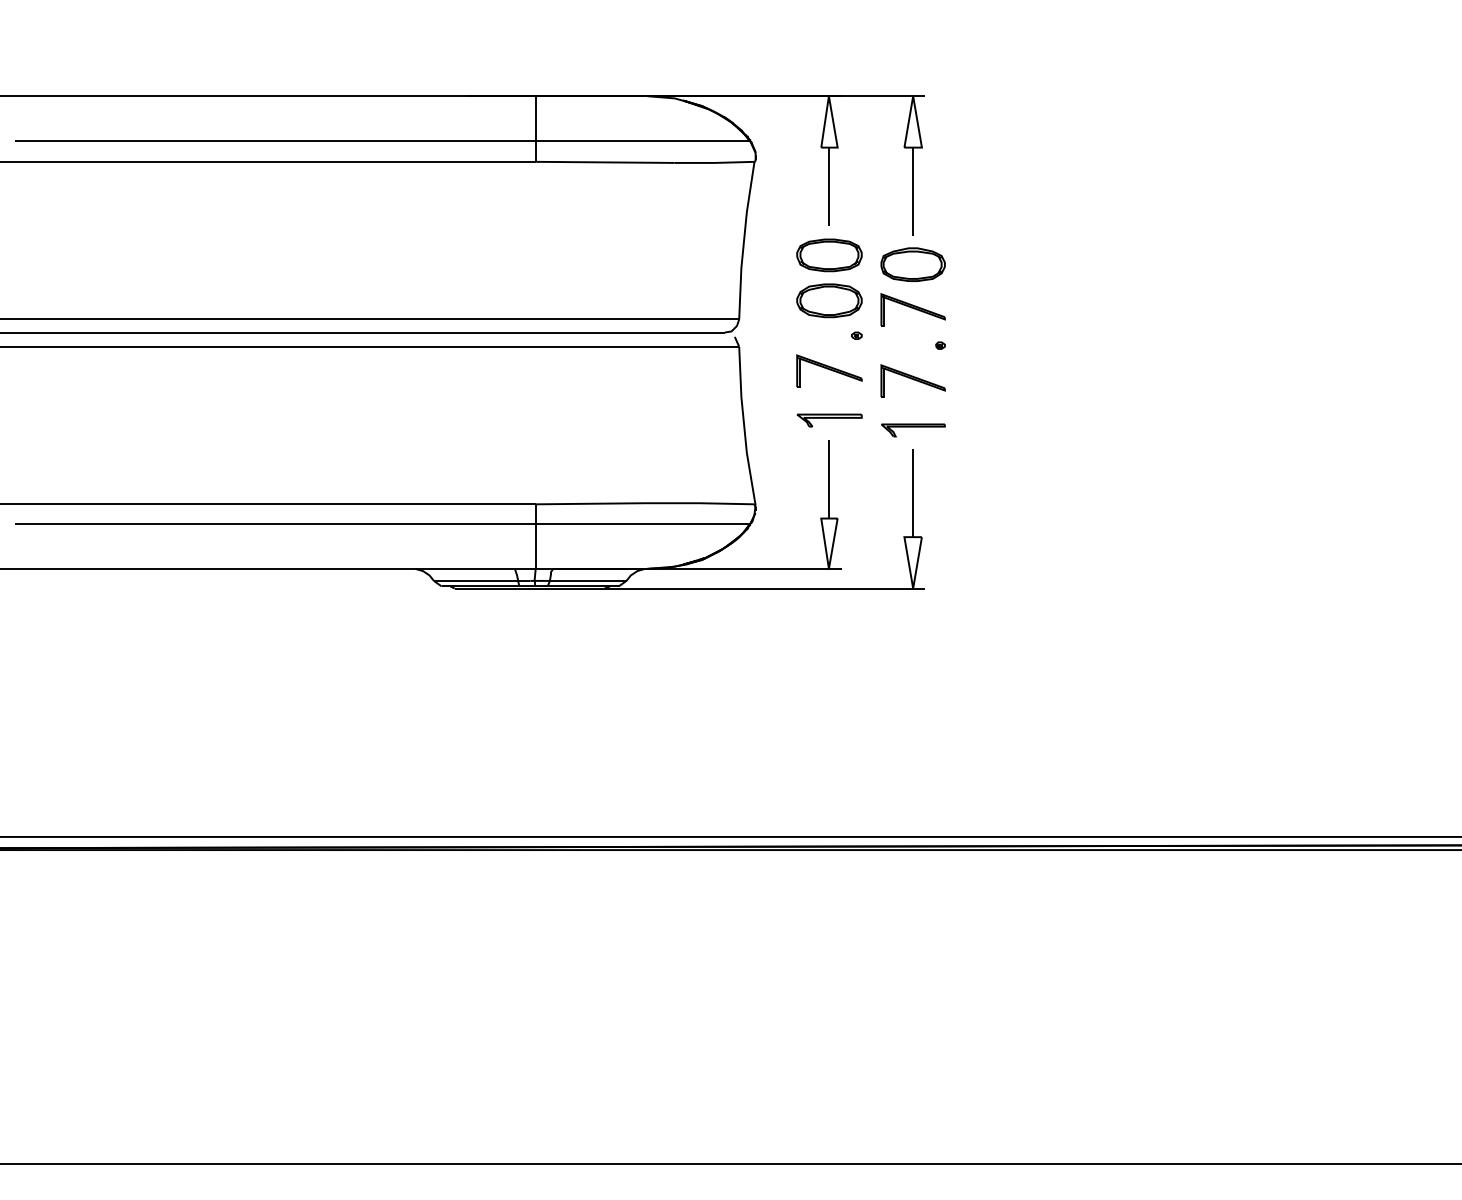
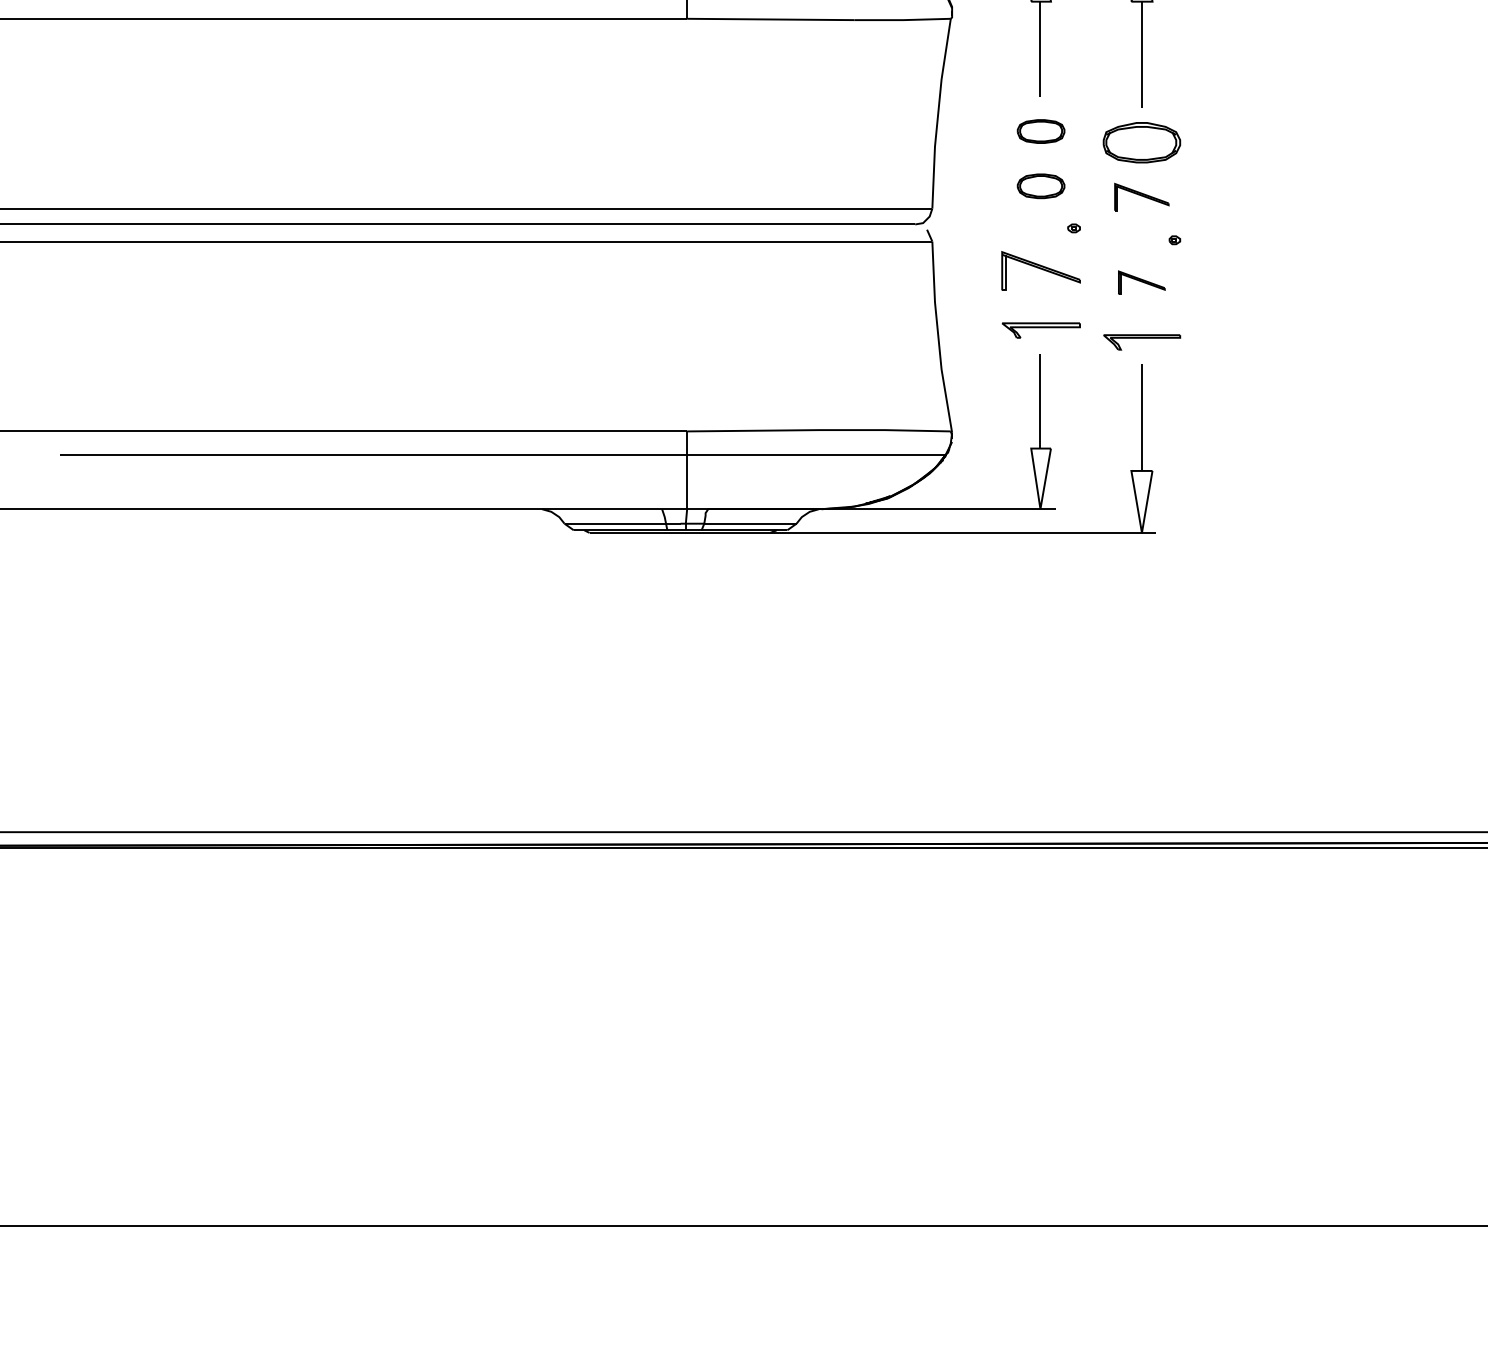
part: (829, 255) -> (1041, 131), size x0.6
part: (829, 300) -> (1041, 185), size x0.6
part: (912, 309) -> (1141, 196), size x0.7
part: (912, 380) -> (1141, 282), size x0.6

